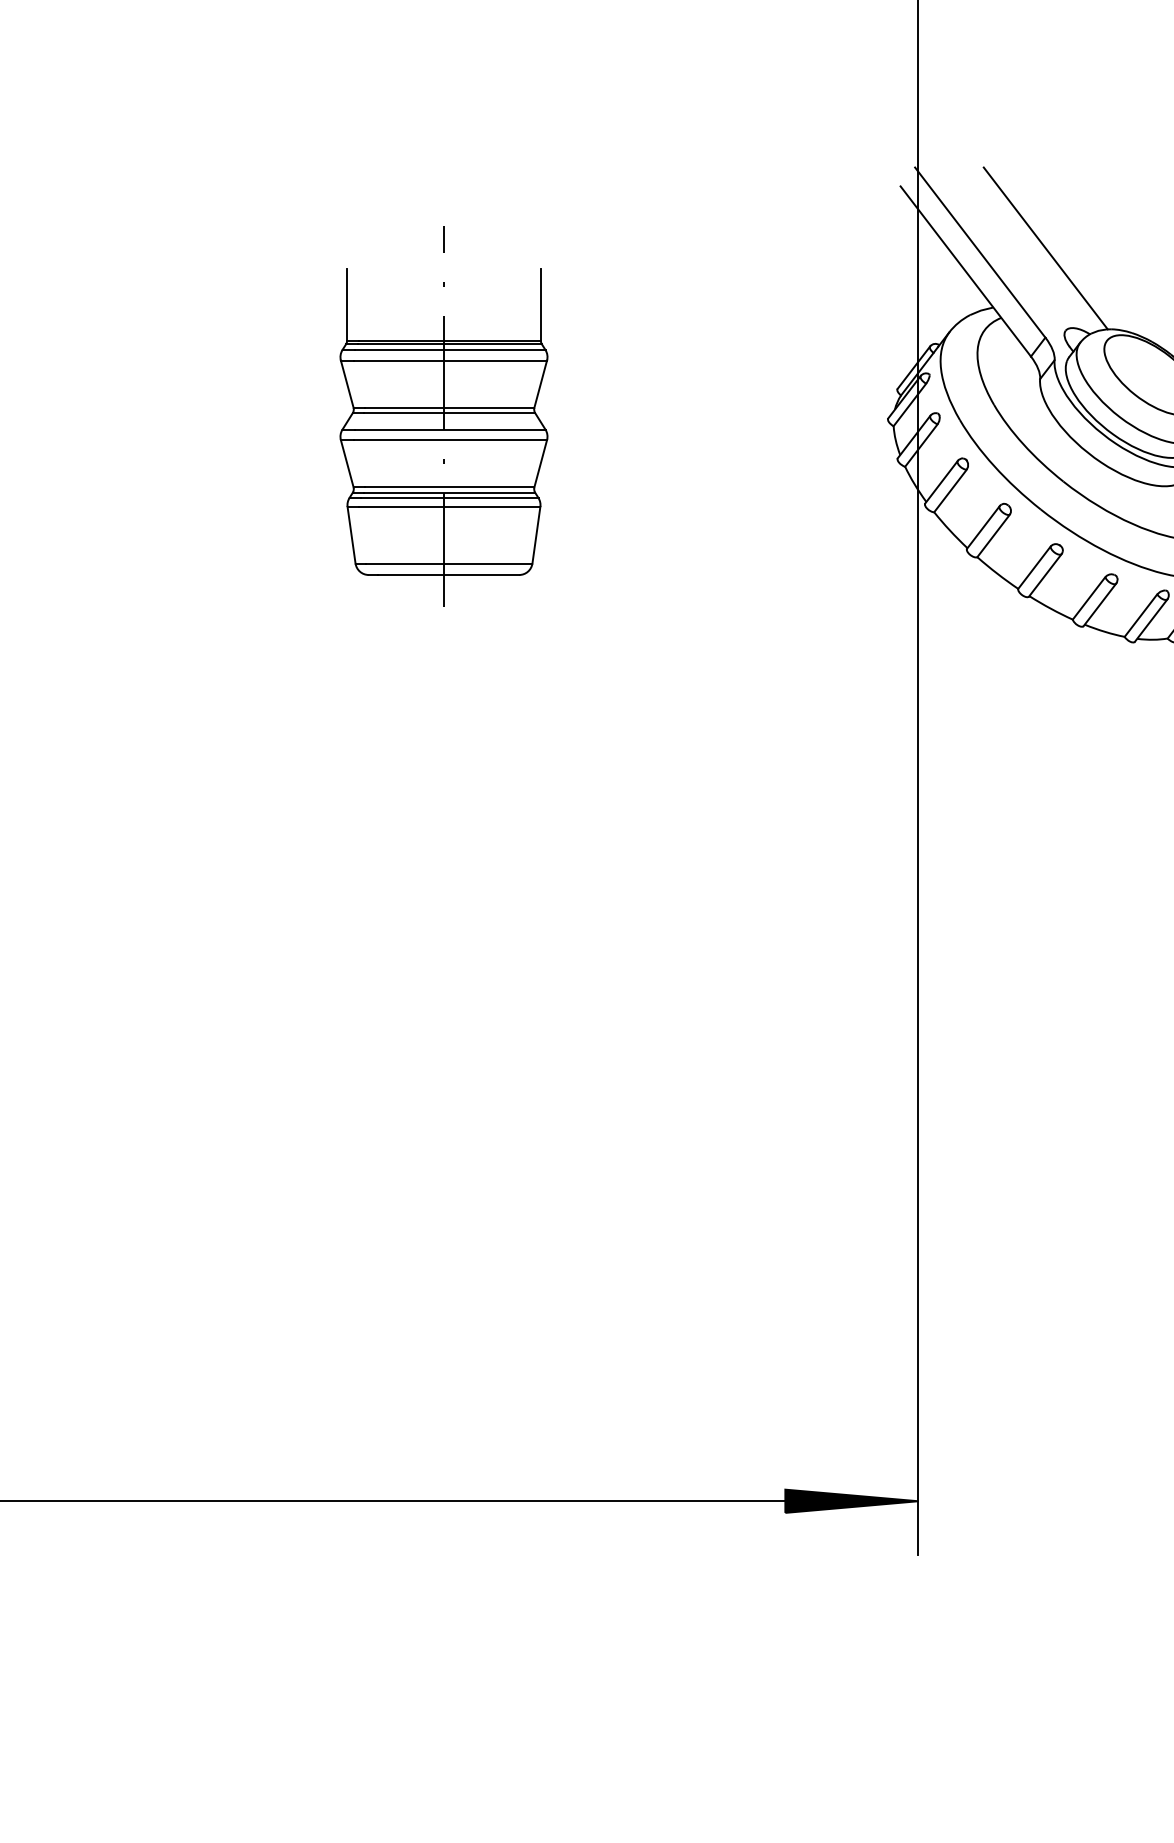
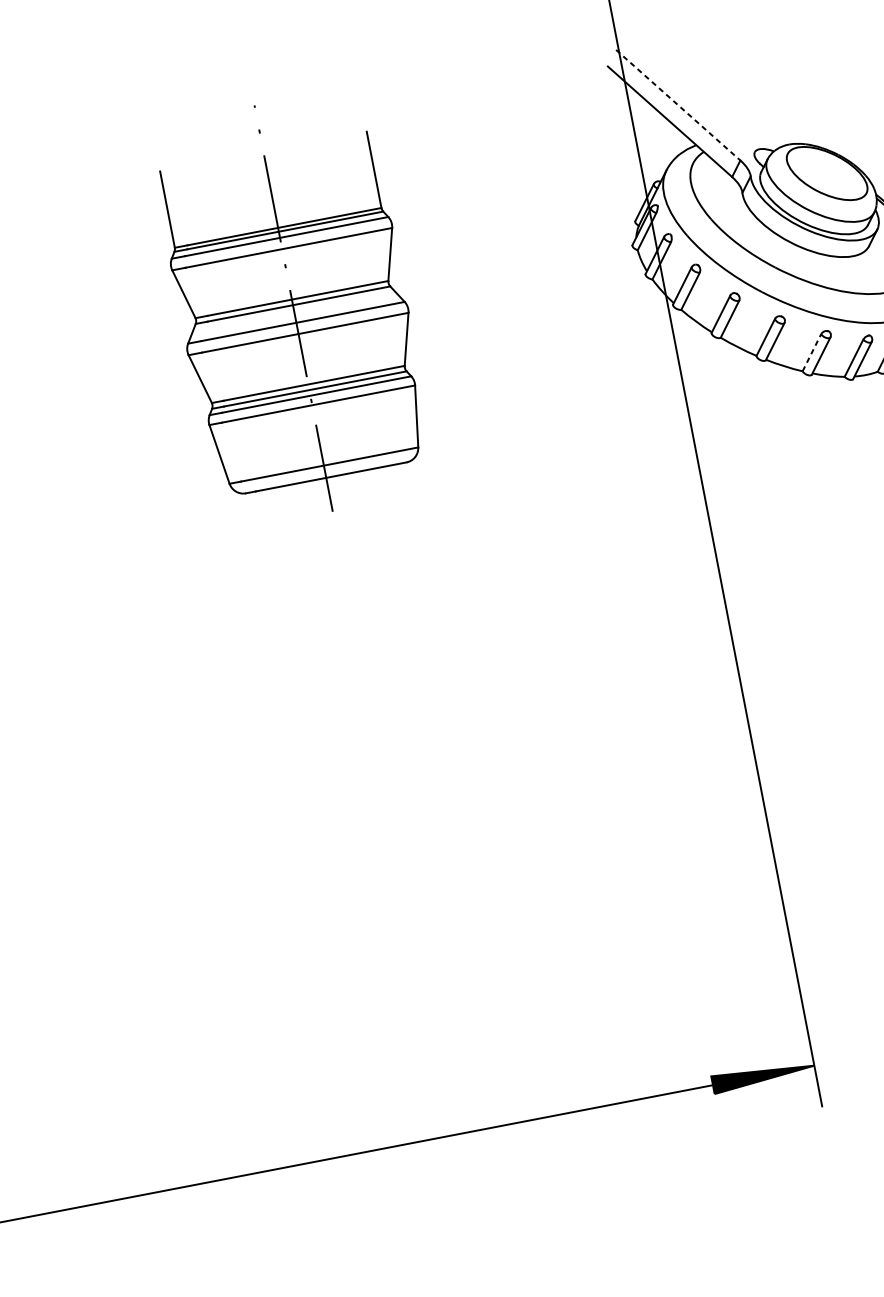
line: (1045, 248) -> (727, 92), removed
line: (980, 252) -> (678, 105), solid -> dashed
part: (443, 416) -> (293, 308), size x1.4
line: (1089, 598) -> (812, 352), solid -> dashed

